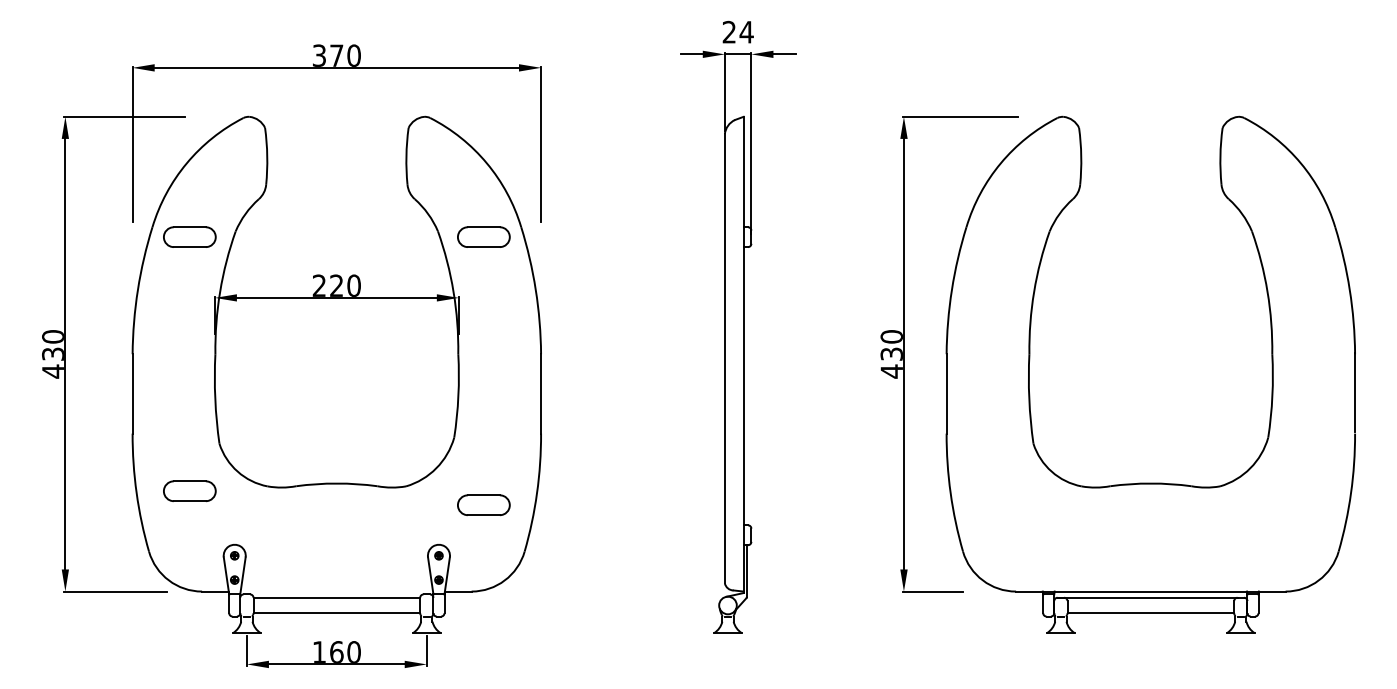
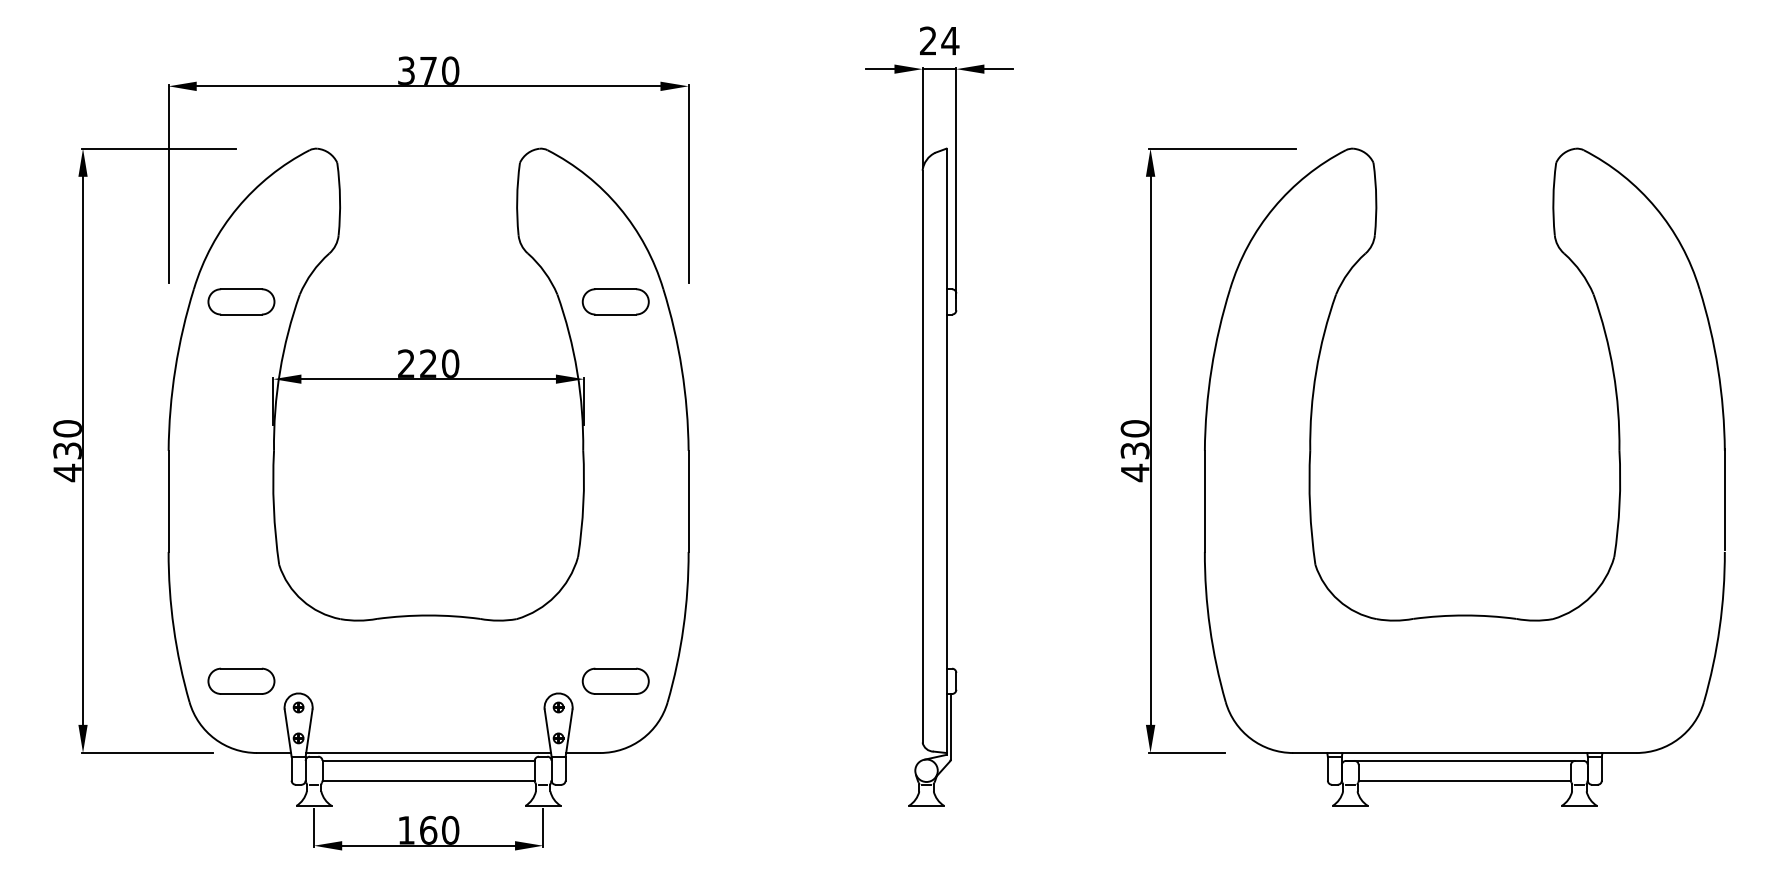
part: (189, 491) -> (241, 681), moved
part: (483, 505) -> (615, 681), moved
line: (336, 591) -> (428, 752), added

